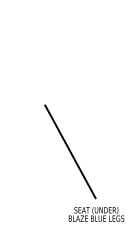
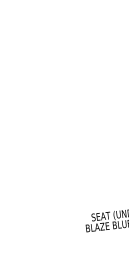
line: (70, 151) -> (78, 146), removed

